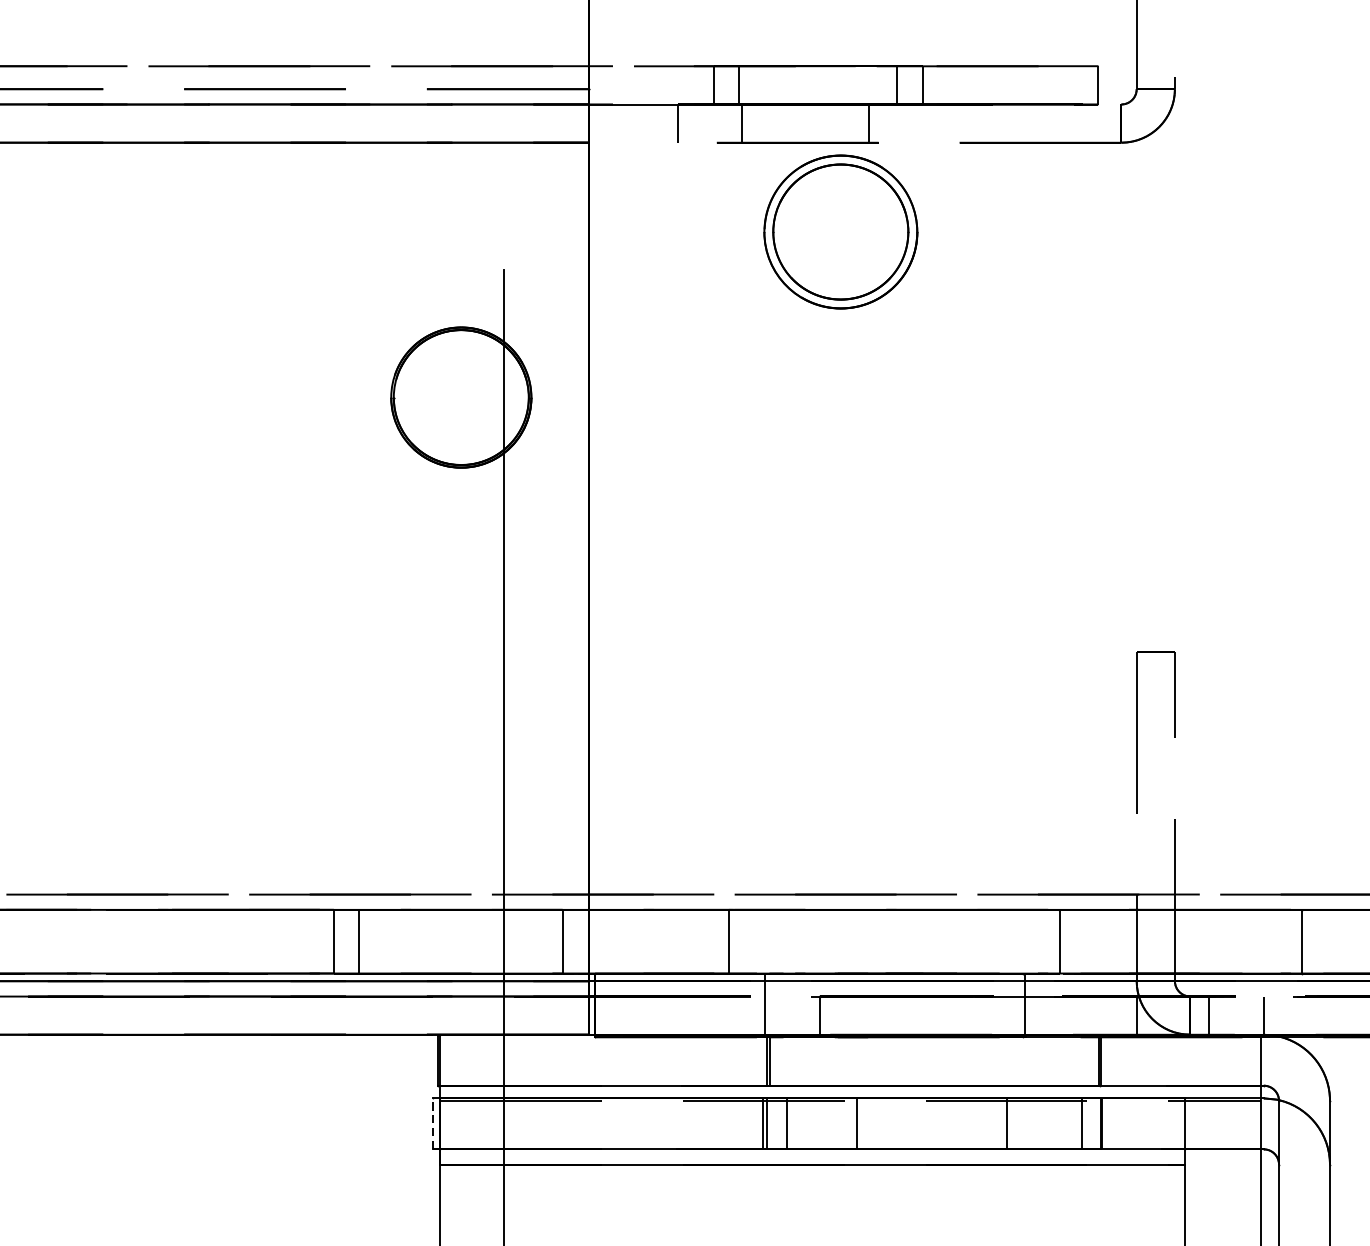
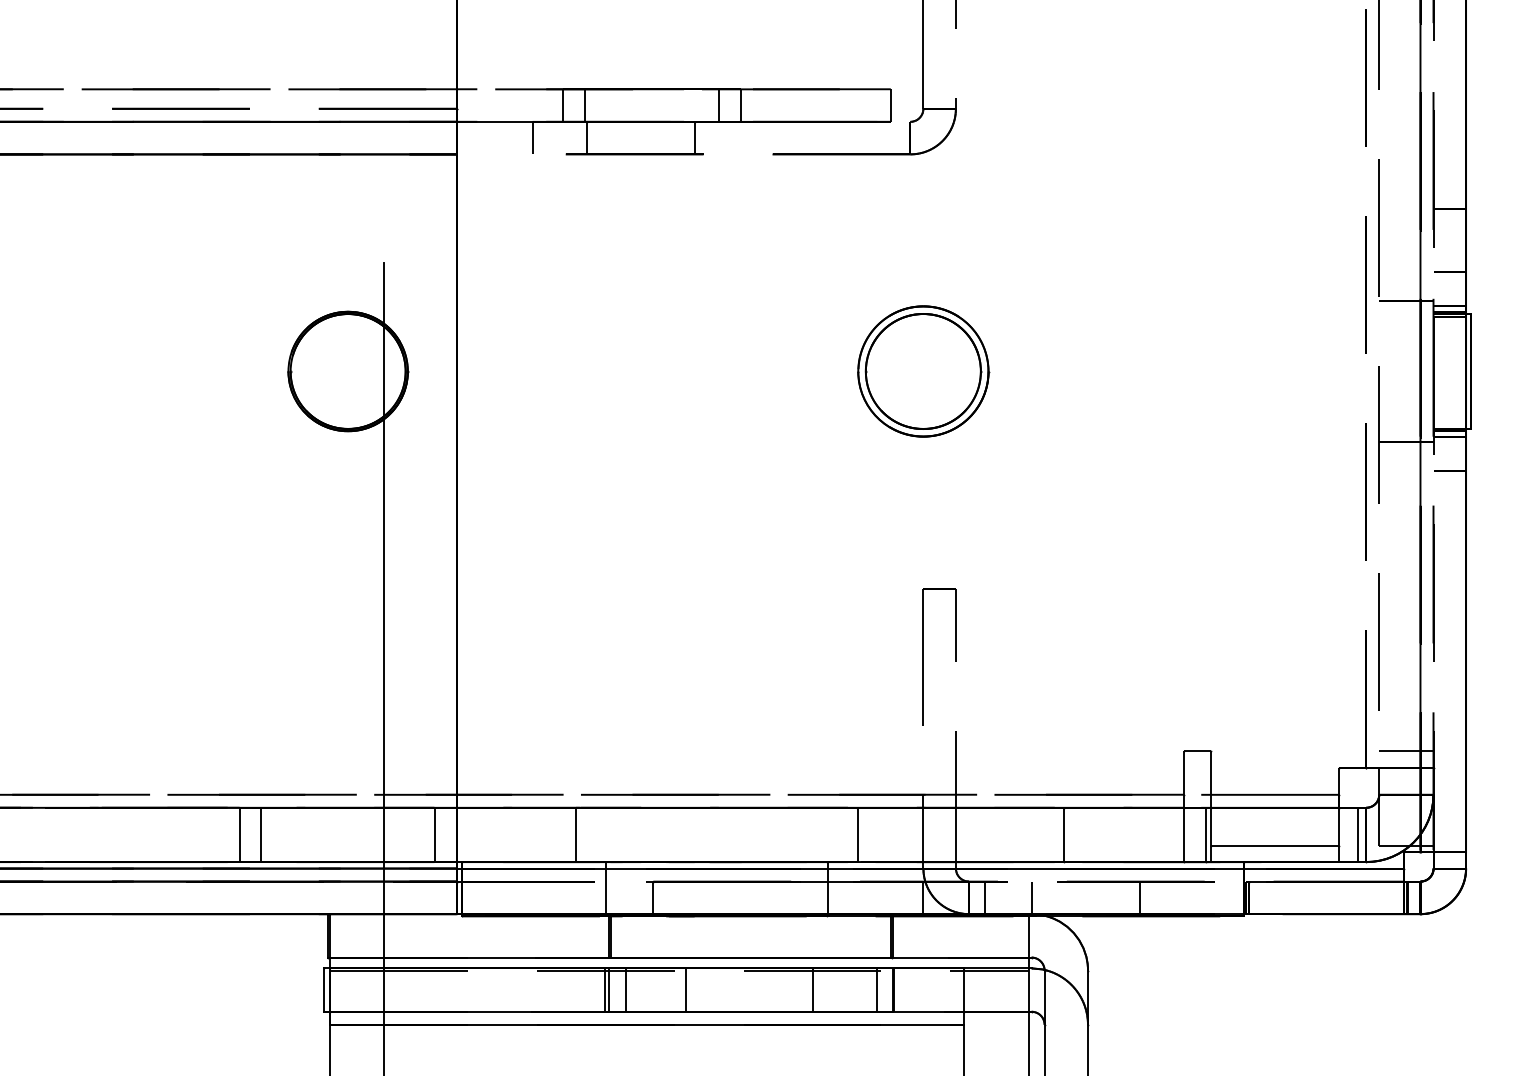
part: (840, 232) -> (923, 371), moved
line: (432, 1124) -> (323, 990), dashed -> solid

